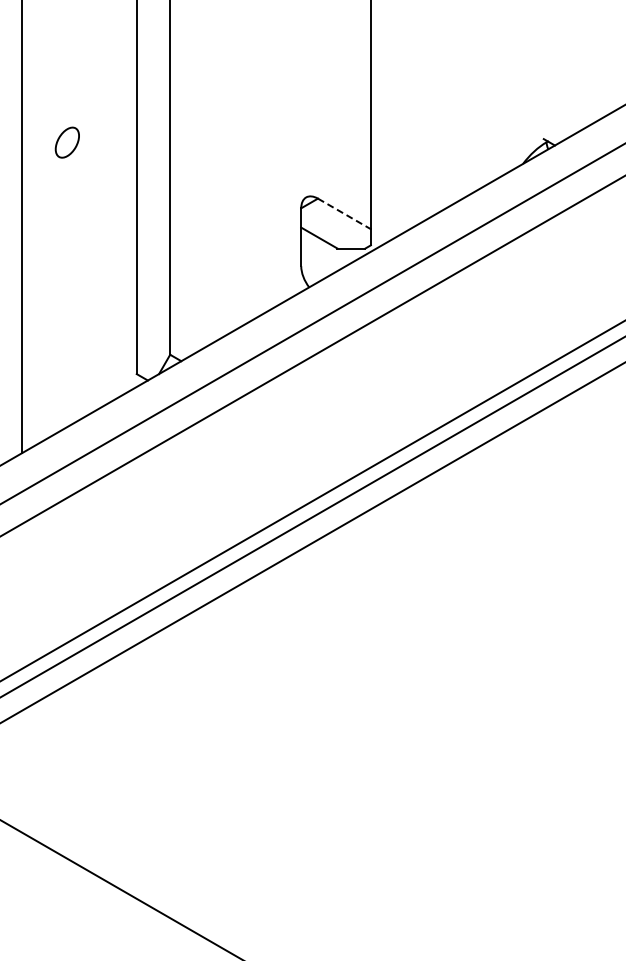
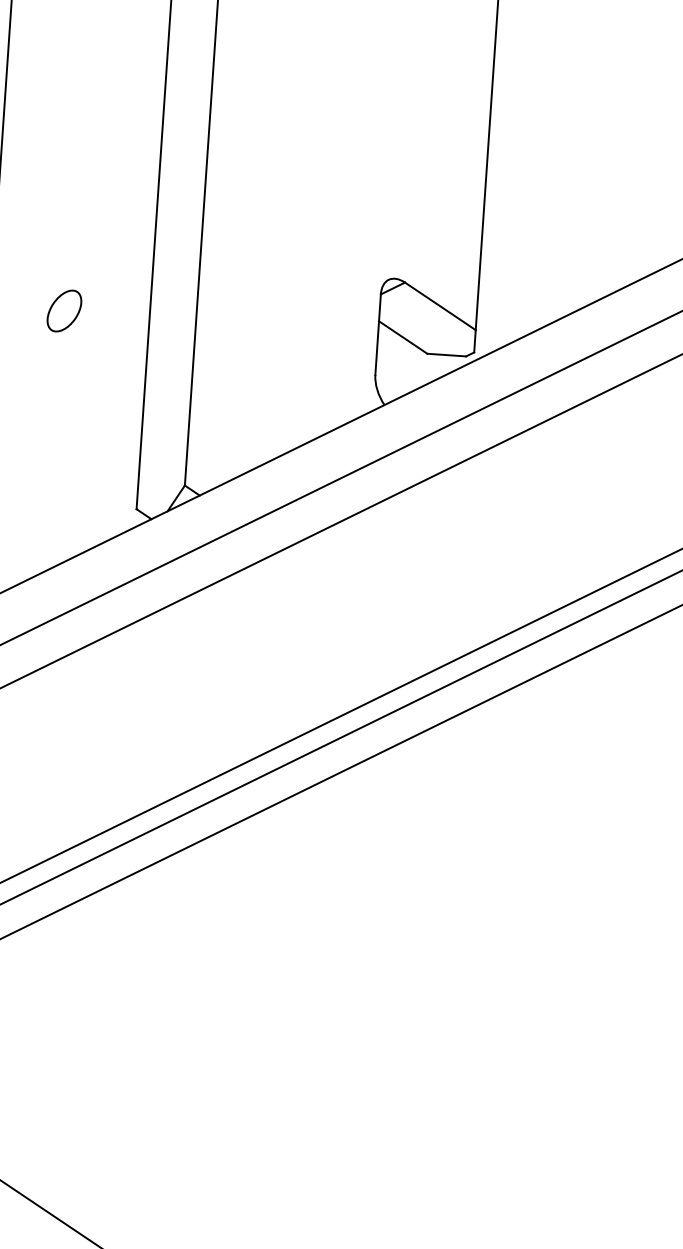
part: (66, 142) -> (63, 310), moved
line: (344, 213) -> (440, 305), dashed -> solid

